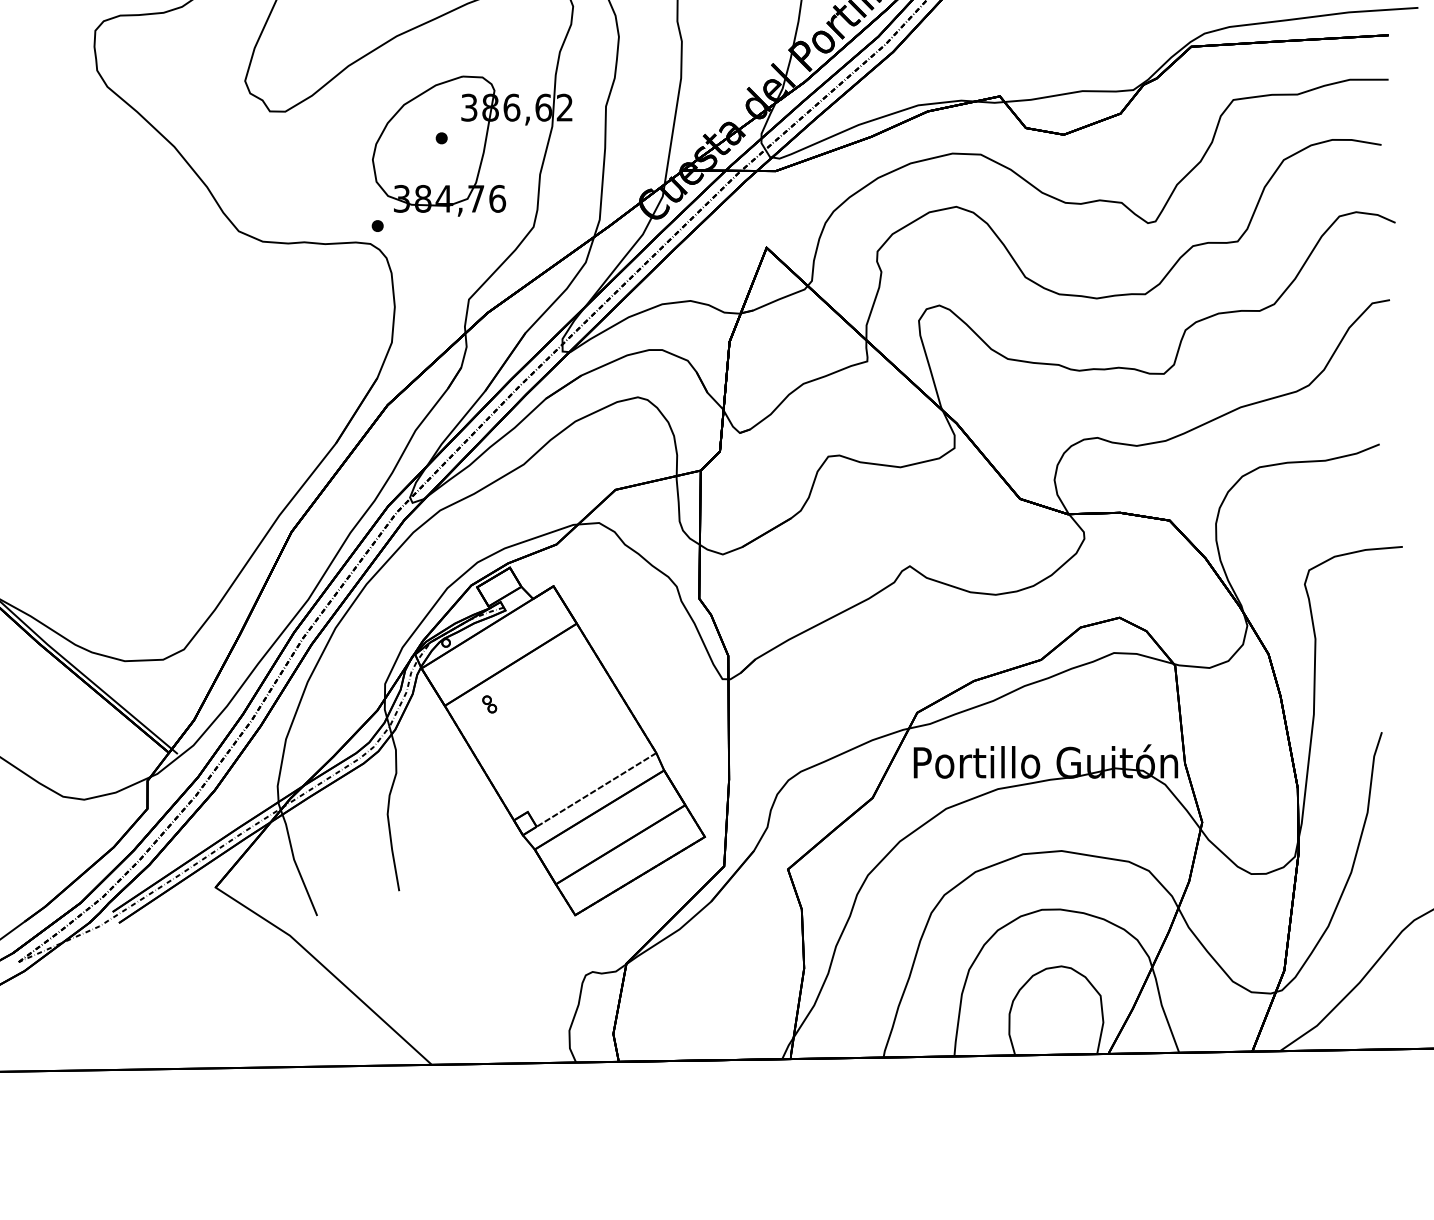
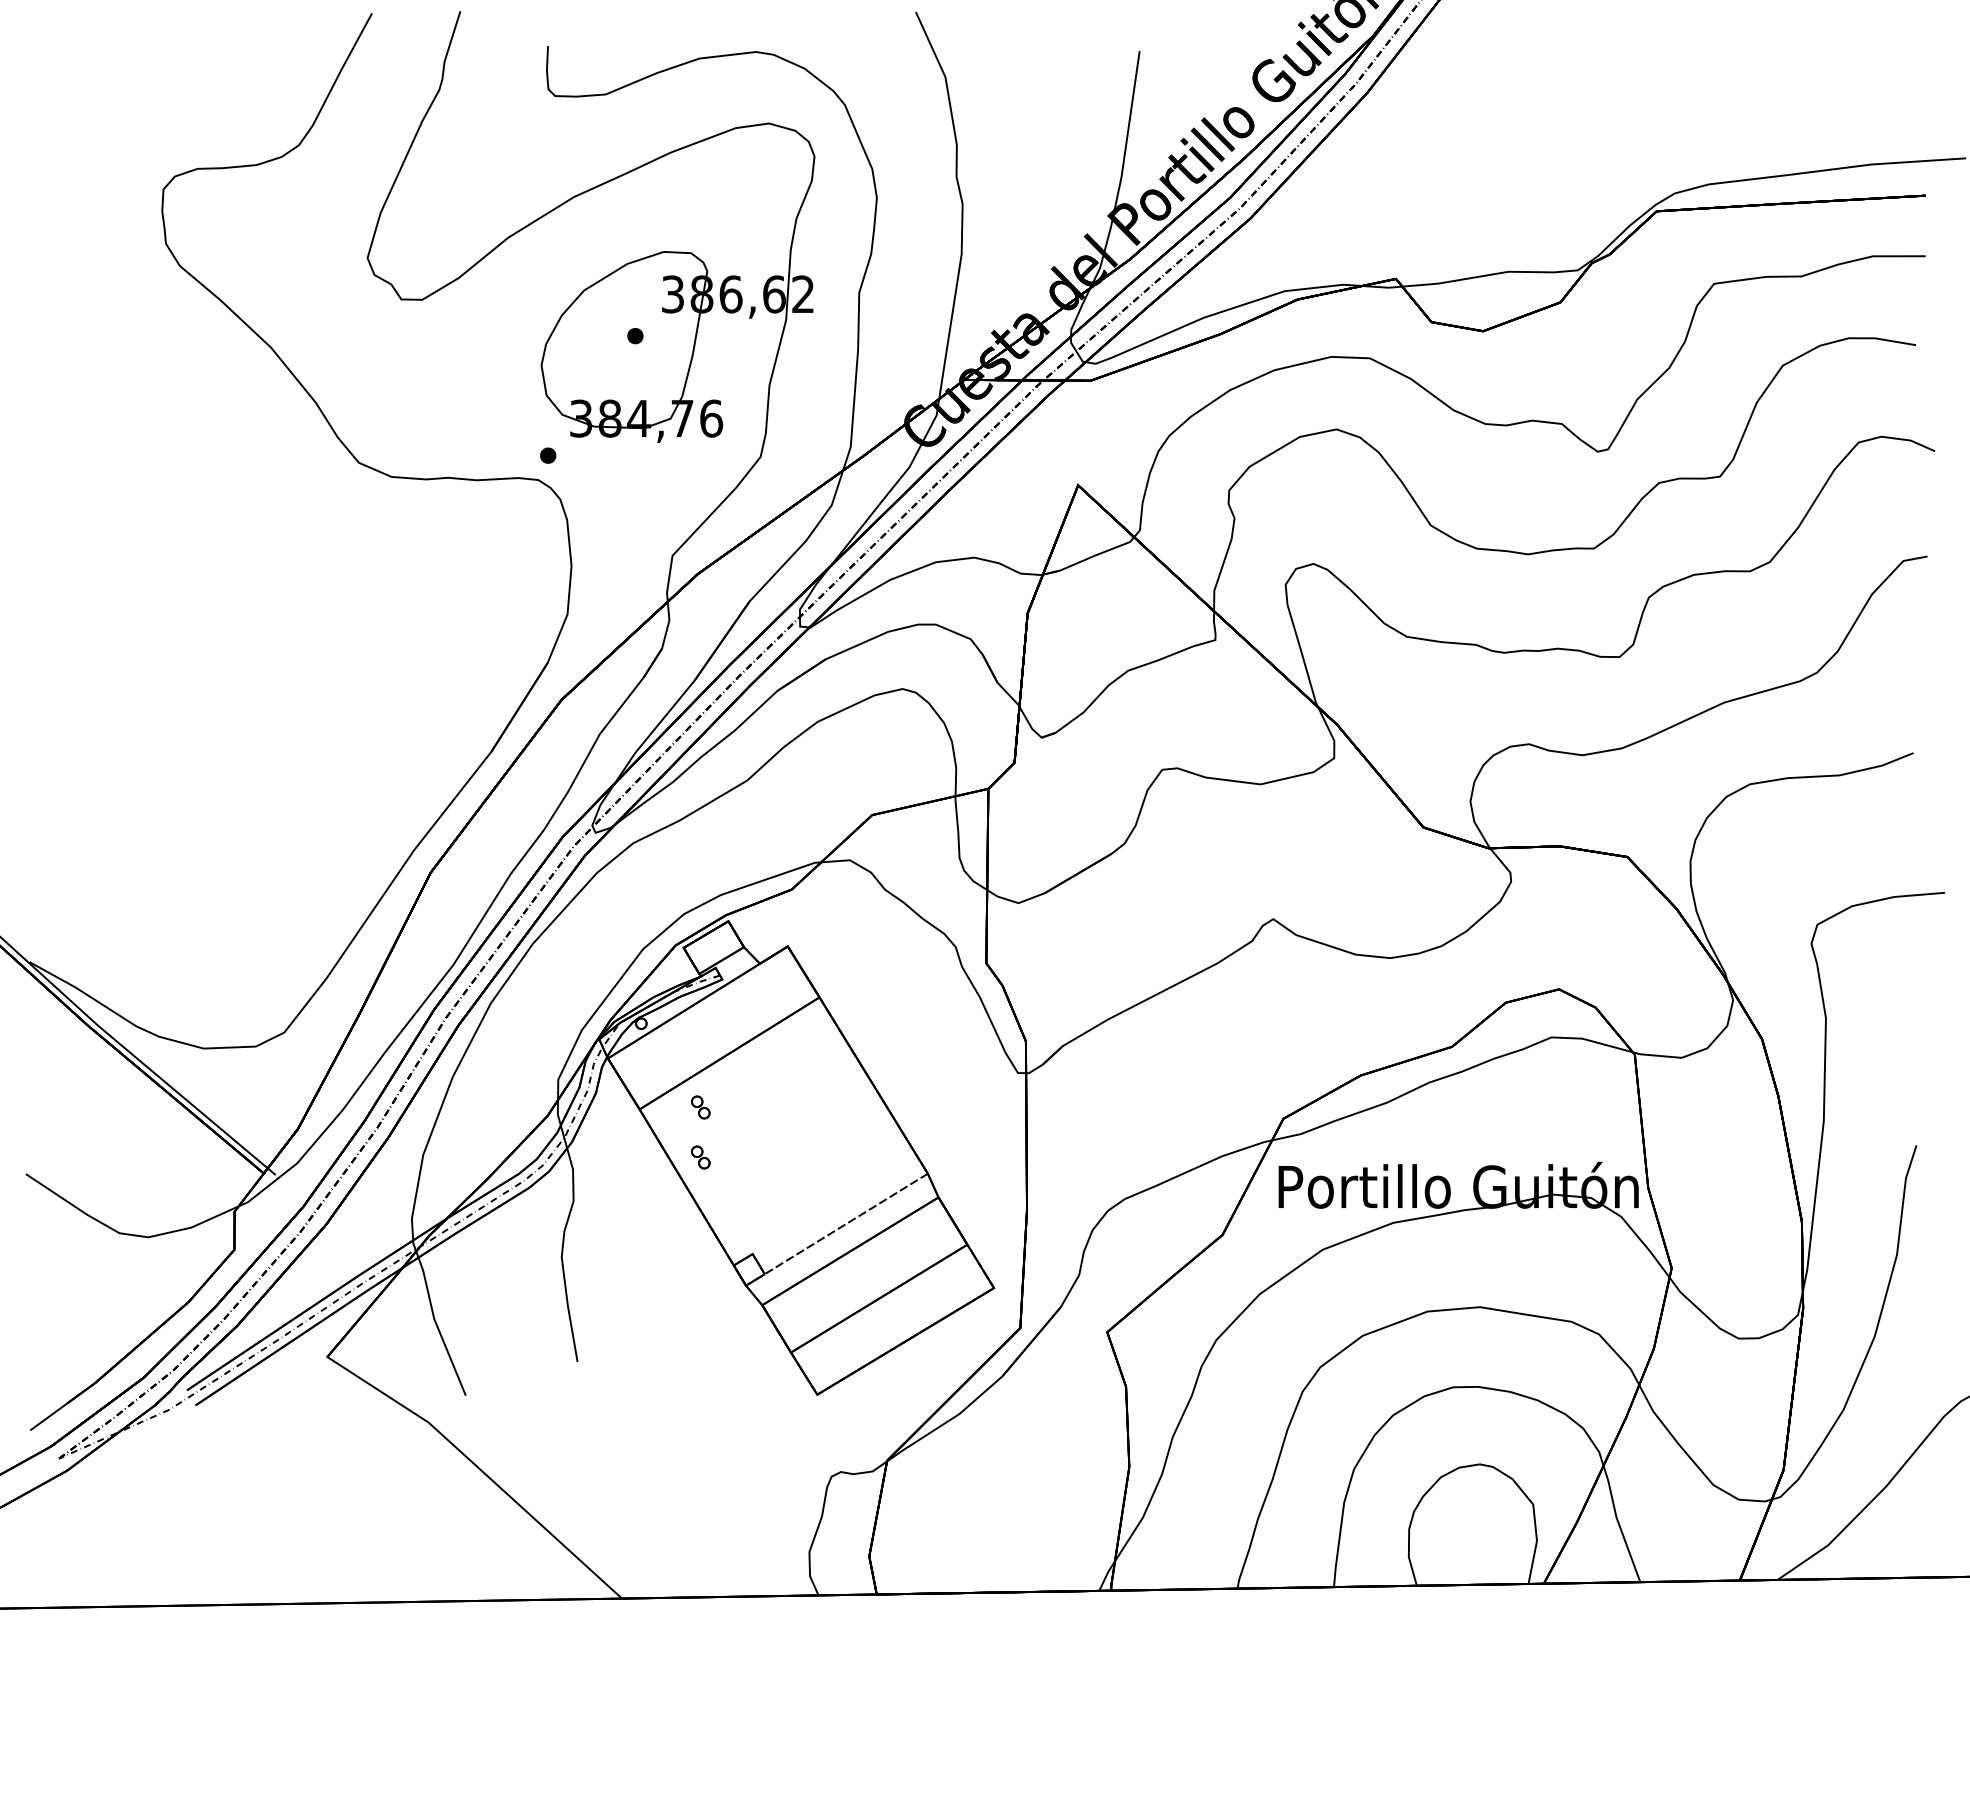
part: (489, 741) -> (700, 1157), added

